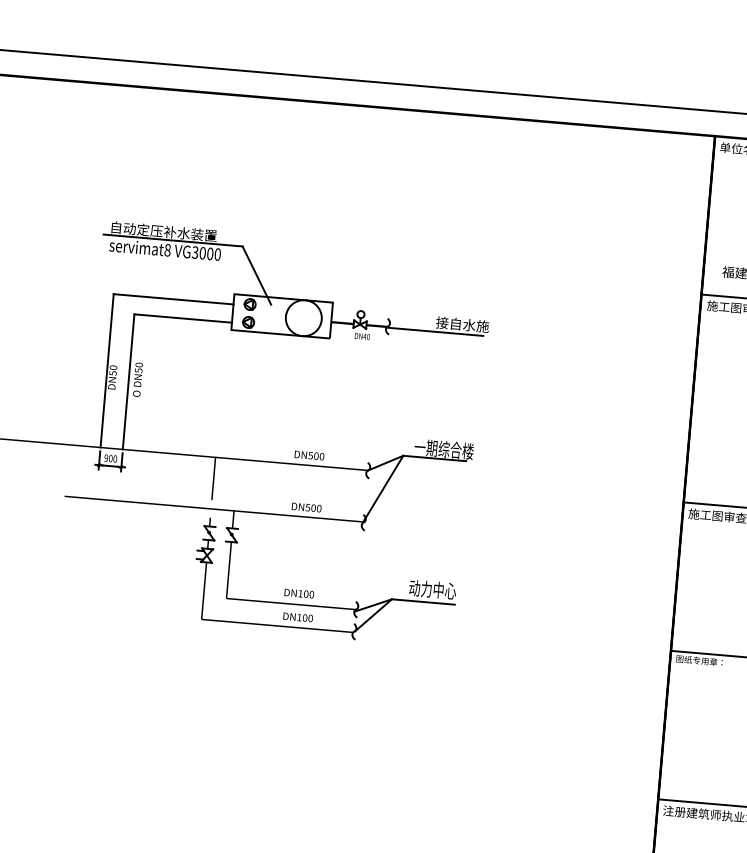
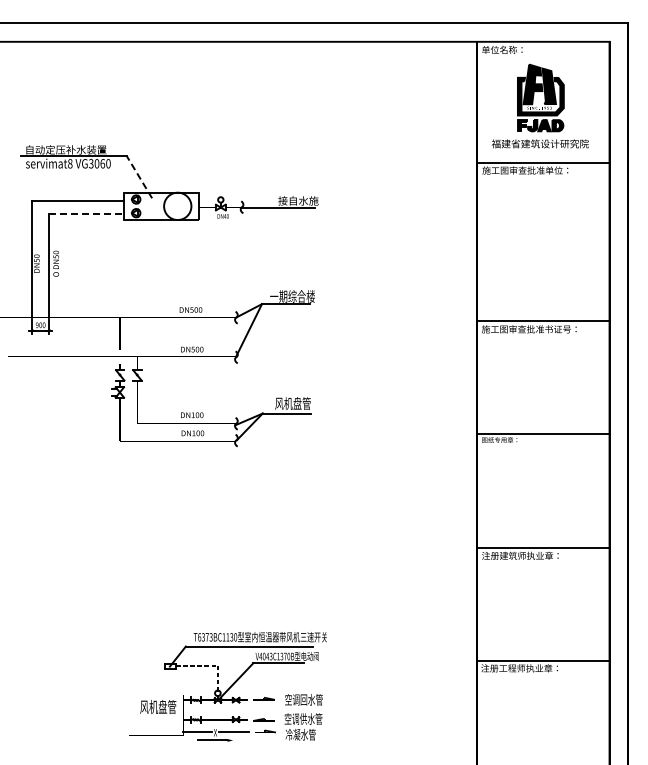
text: (209, 253) -> (102, 163), VG3000 -> VG3060
line: (256, 276) -> (139, 177), solid -> dashed
line: (183, 318) -> (86, 214), solid -> dashed
text: (432, 589) -> (292, 403), 动力中心 -> 风机盘管

